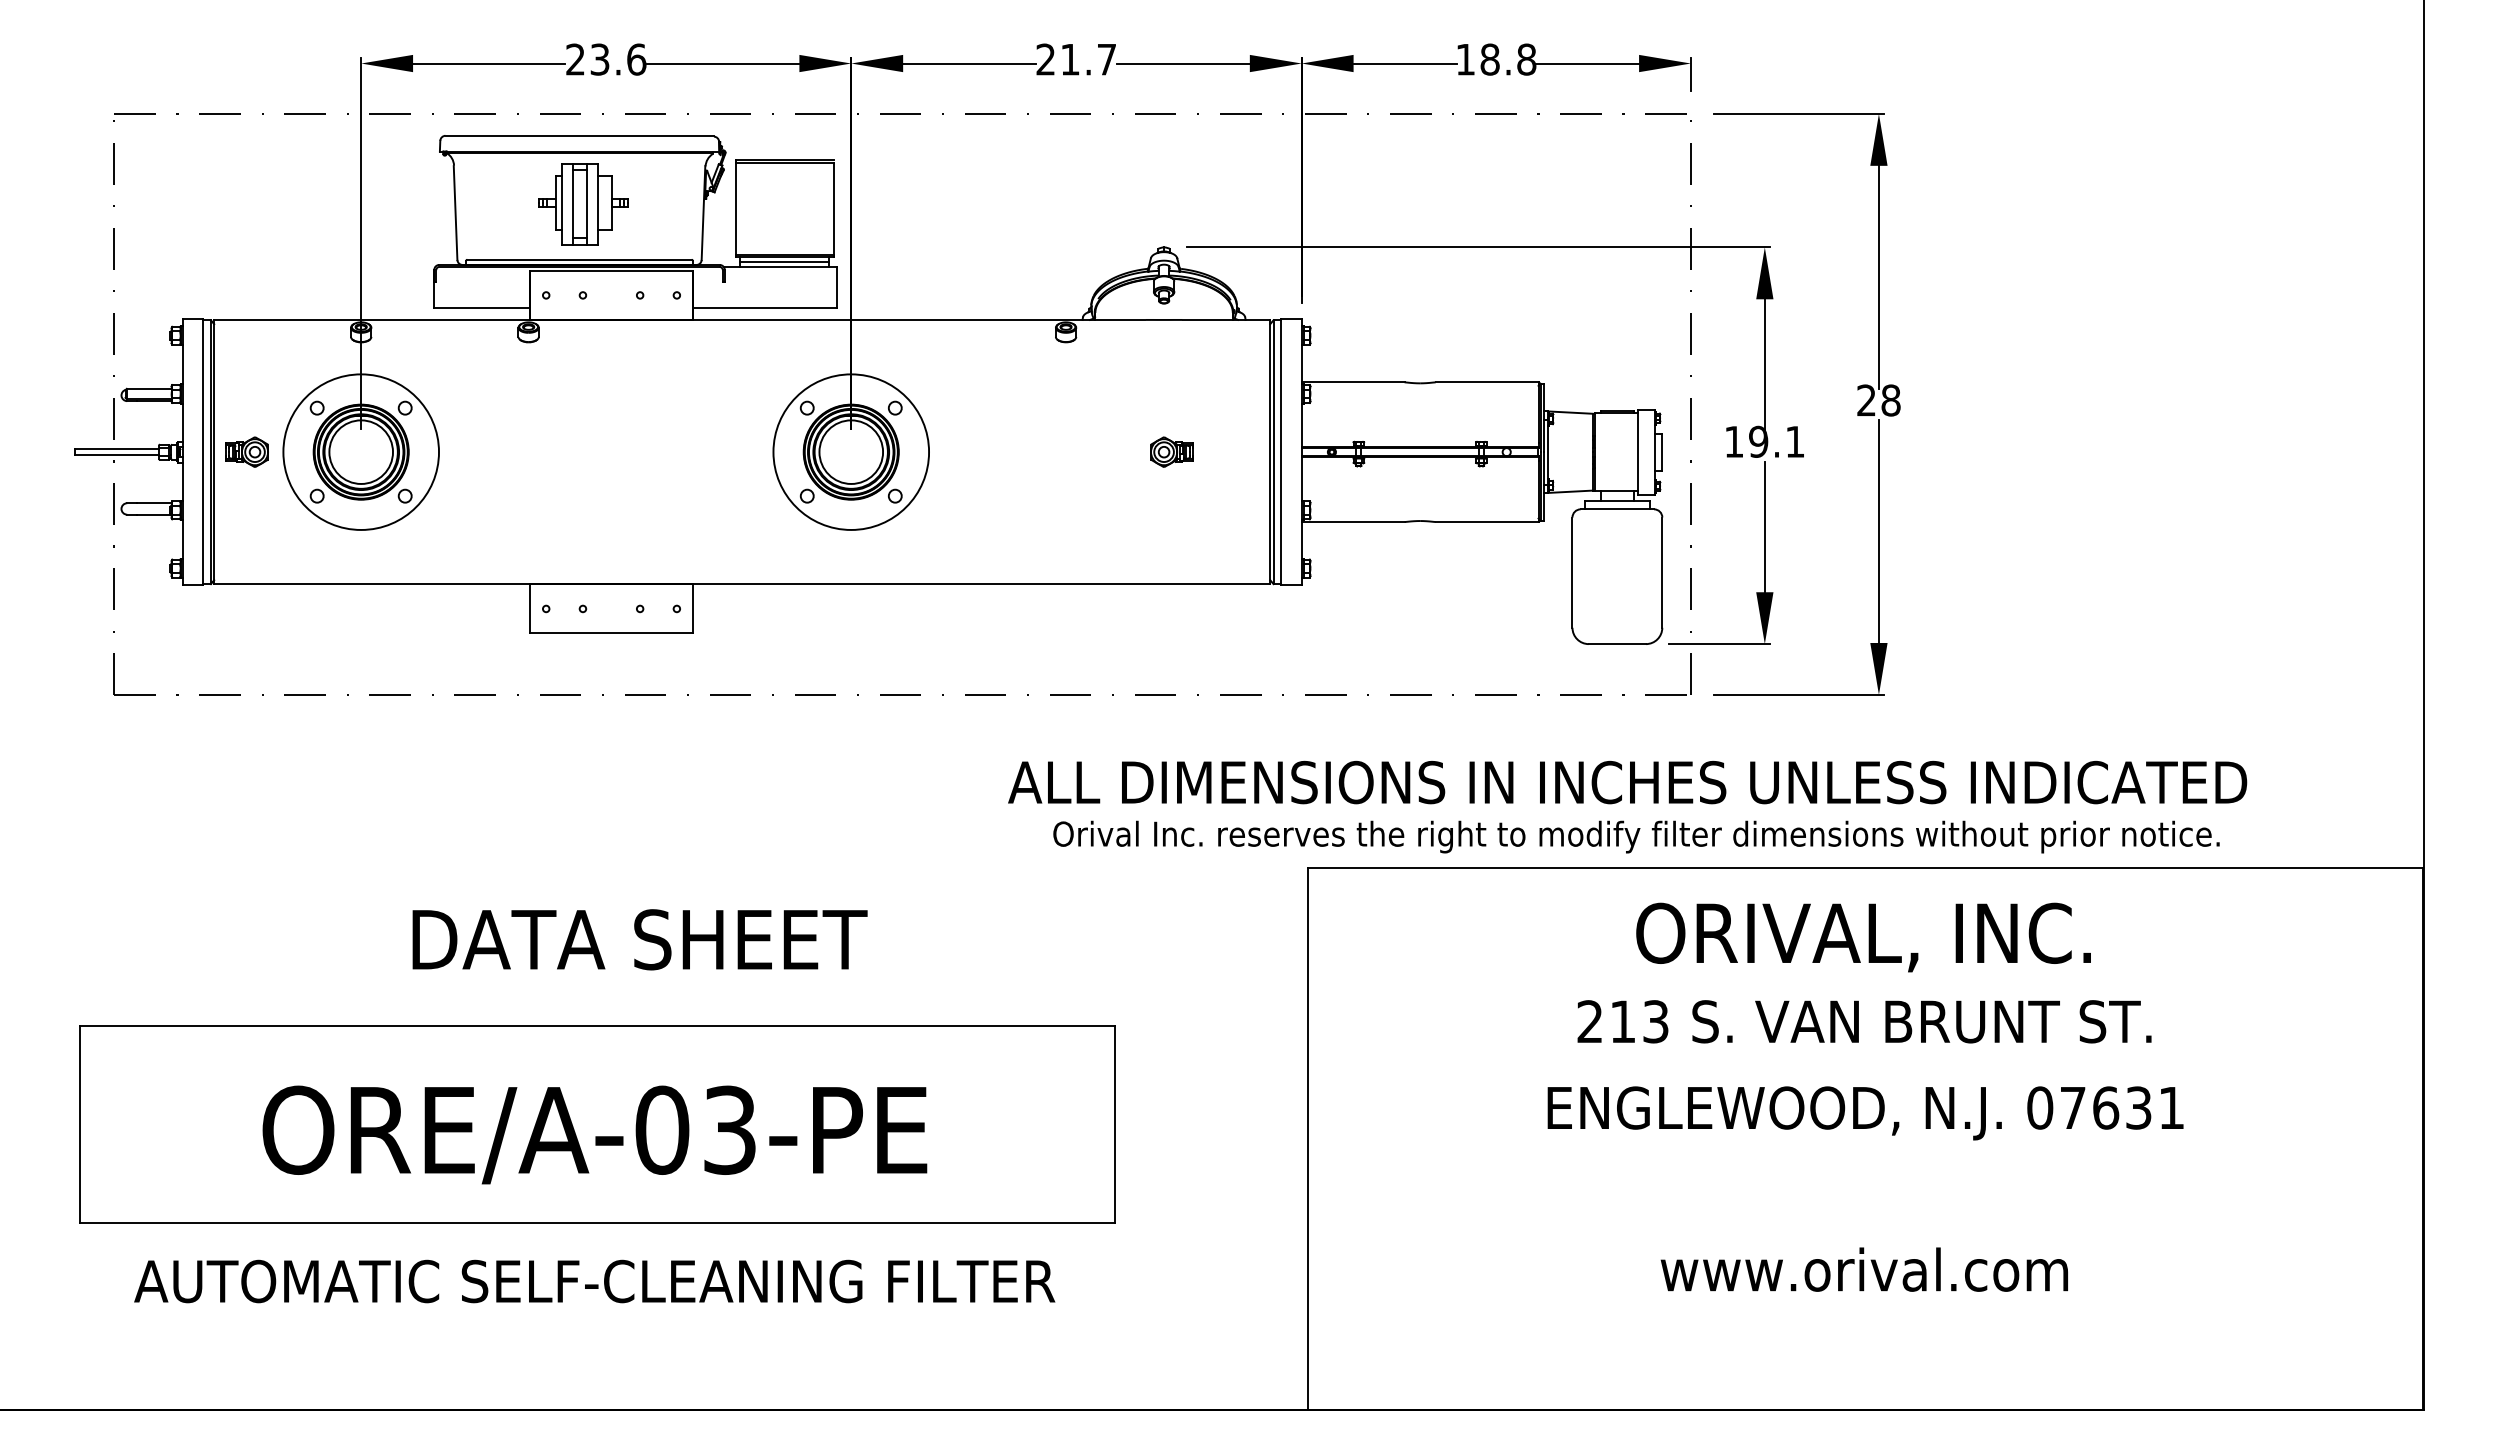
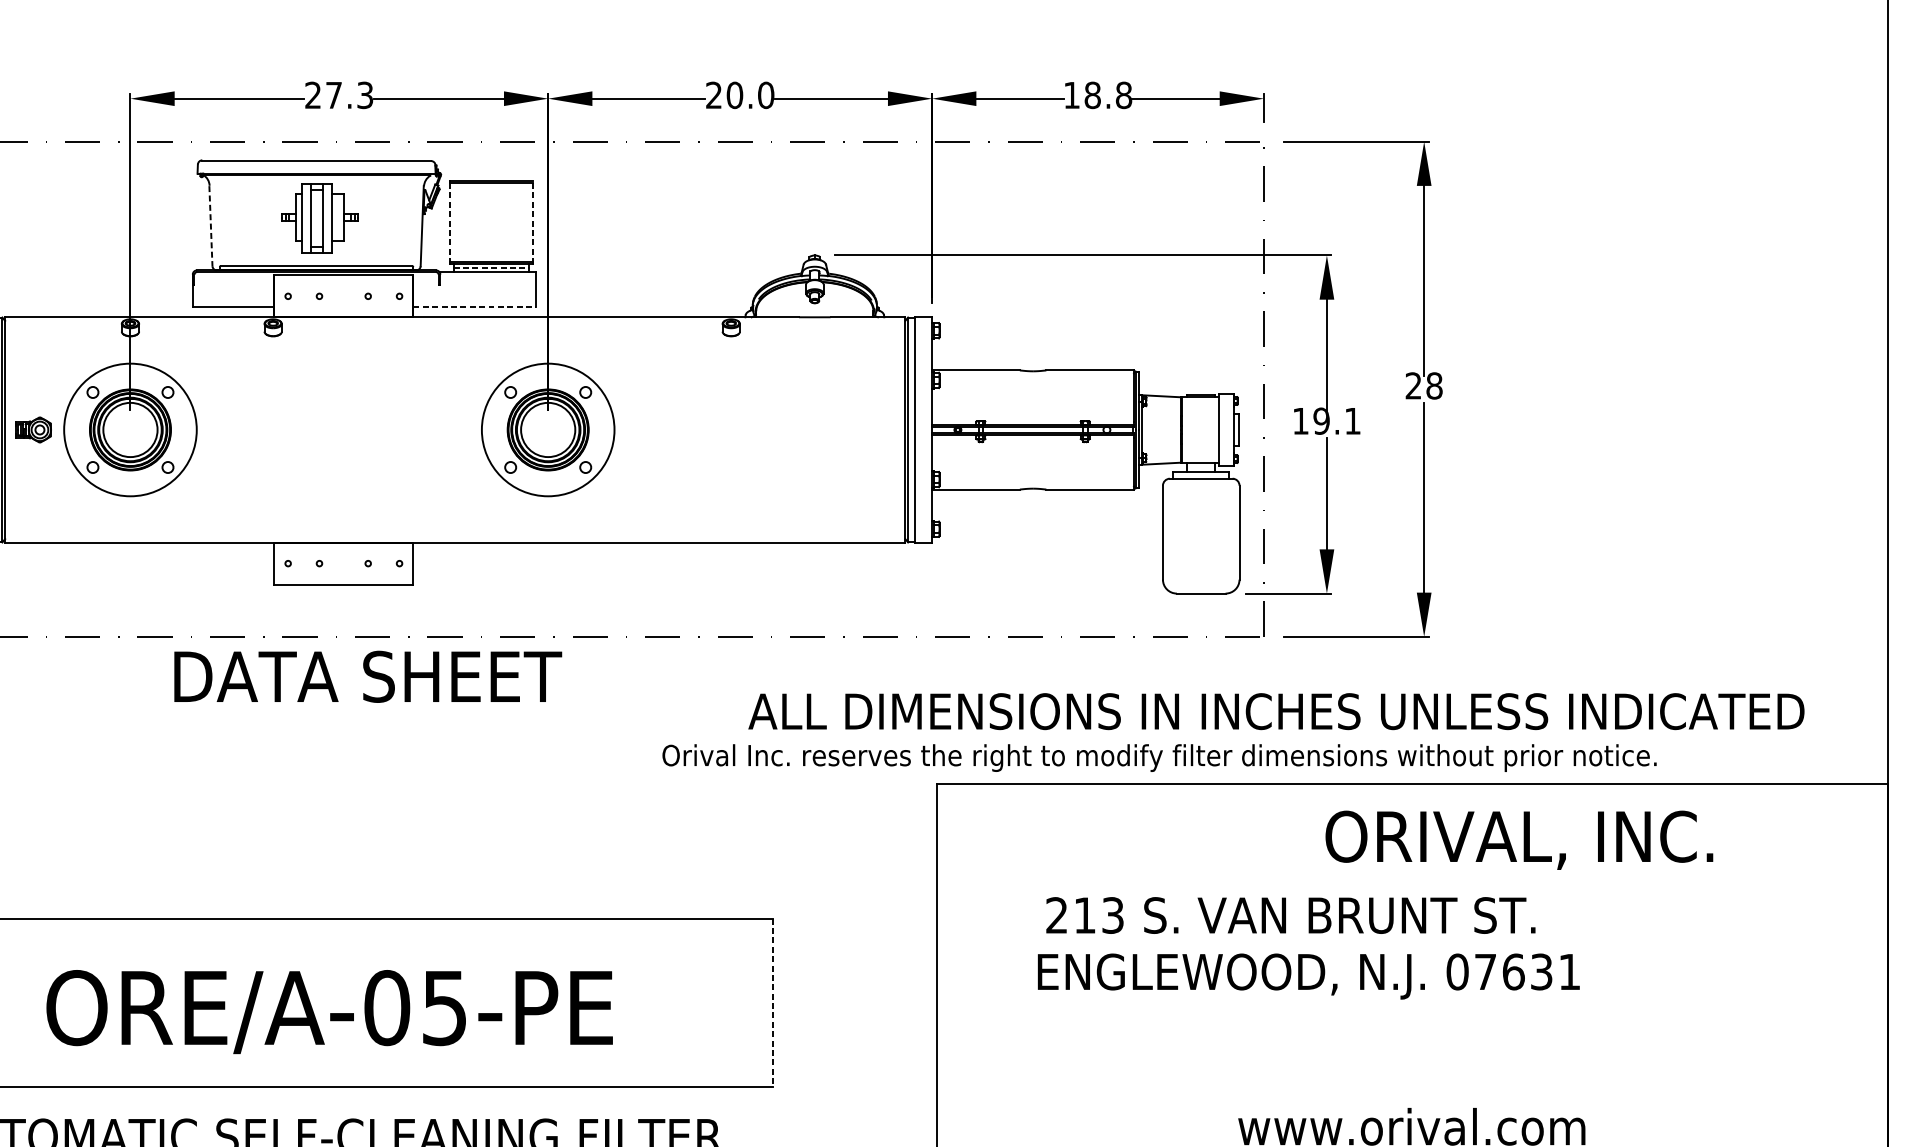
text: (618, 59) -> (349, 95), 23.6 -> 27.3
text: (1088, 59) -> (750, 95), 21.7 -> 20.0
line: (735, 209) -> (449, 223), solid -> dashed
line: (833, 209) -> (533, 223), solid -> dashed
line: (455, 213) -> (210, 226), solid -> dashed
line: (785, 261) -> (492, 267), solid -> dashed
line: (765, 308) -> (475, 307), solid -> dashed
part: (1171, 451) -> (821, 429), removed
text: (1627, 782) -> (1276, 711), moved
text: (1636, 836) -> (1159, 757), moved
text: (1863, 937) -> (1519, 840), moved
text: (639, 939) -> (367, 676), moved
text: (1864, 1021) -> (1290, 915), moved
text: (1865, 1113) -> (1308, 976), moved
line: (1114, 1124) -> (772, 1003), solid -> dashed
text: (729, 1129) -> (444, 1007), ORE/A-03-PE -> ORE/A-05-PE

